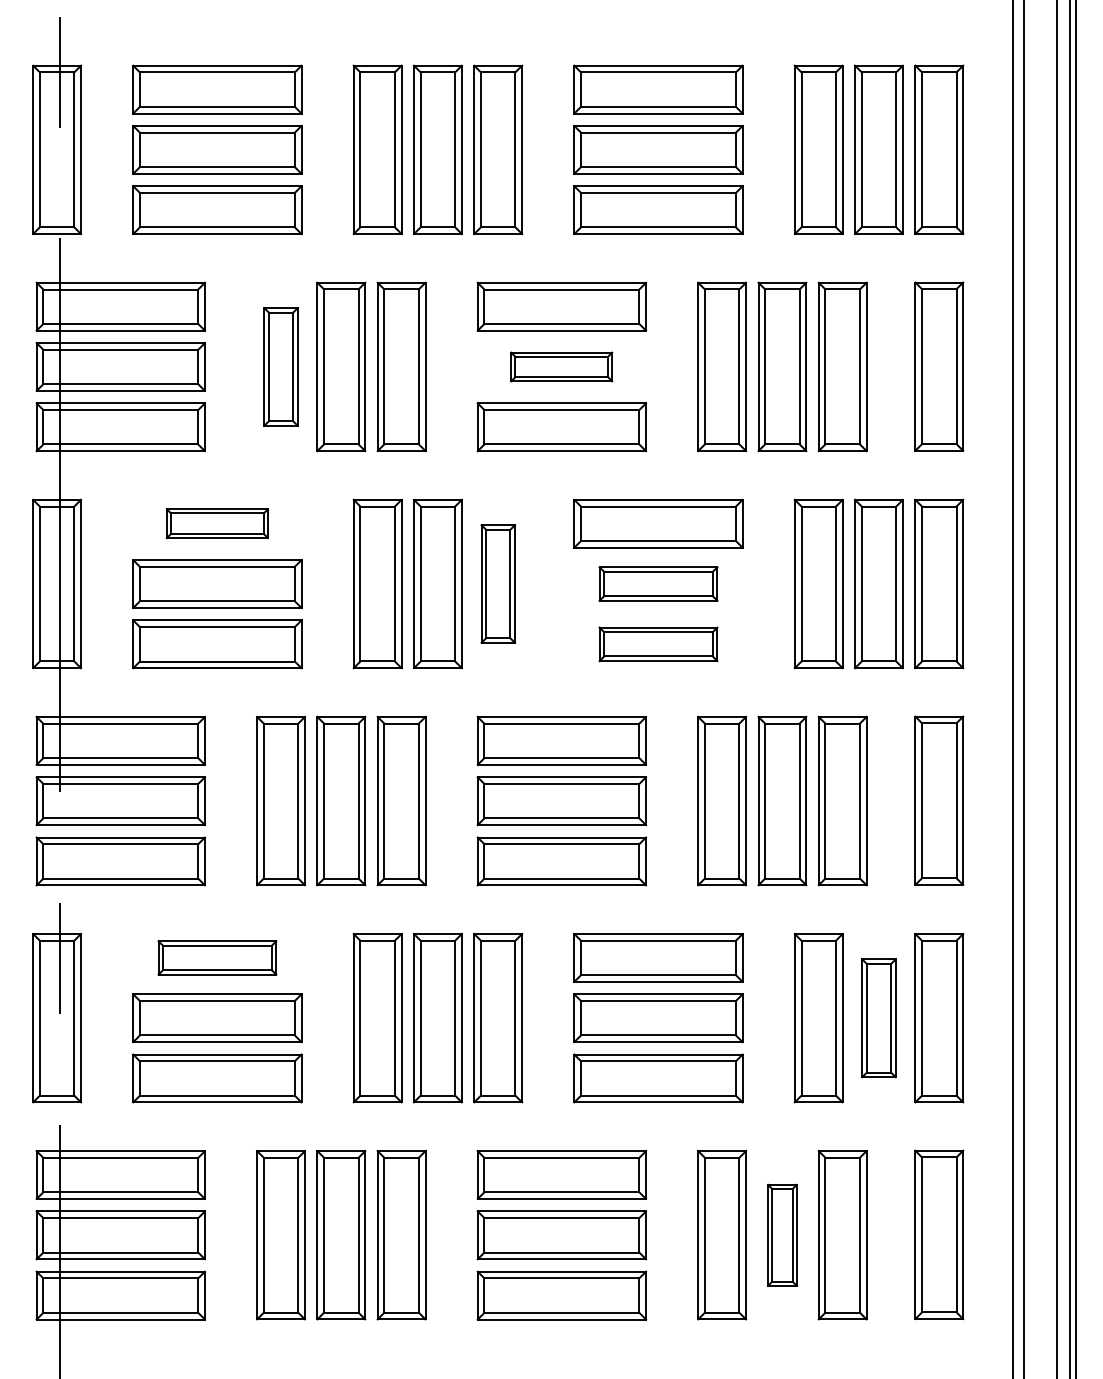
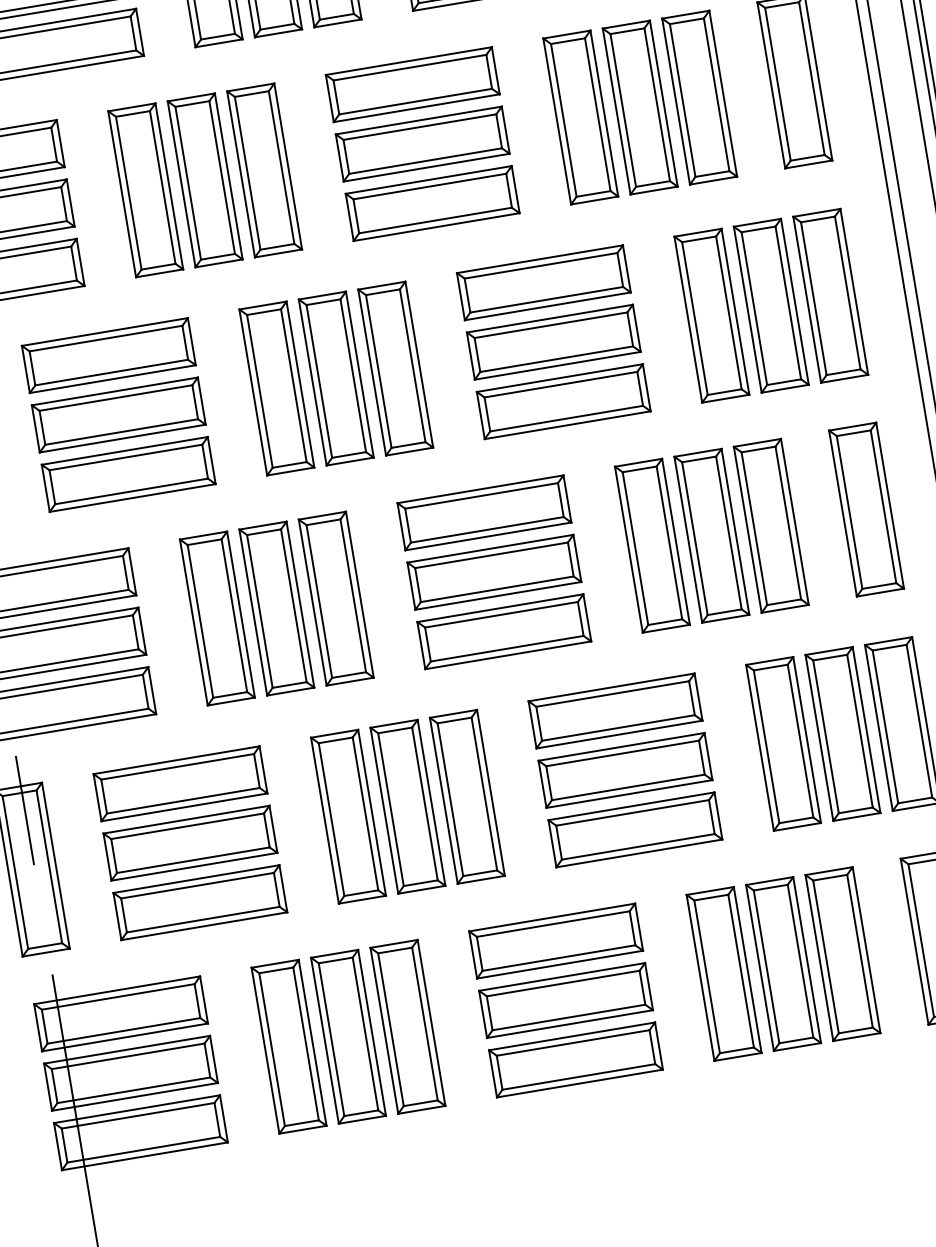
part: (280, 366) -> (145, 190), size x1.43
part: (561, 366) -> (422, 143), size x1.67
part: (217, 523) -> (108, 355), size x1.67
part: (498, 583) -> (395, 368), size x1.43
part: (658, 583) -> (553, 341), size x1.43
part: (658, 644) -> (563, 401), size x1.43
part: (217, 957) -> (180, 783), size x1.43
part: (878, 1018) -> (842, 734), size x1.43
part: (782, 1235) -> (783, 964), size x1.67

